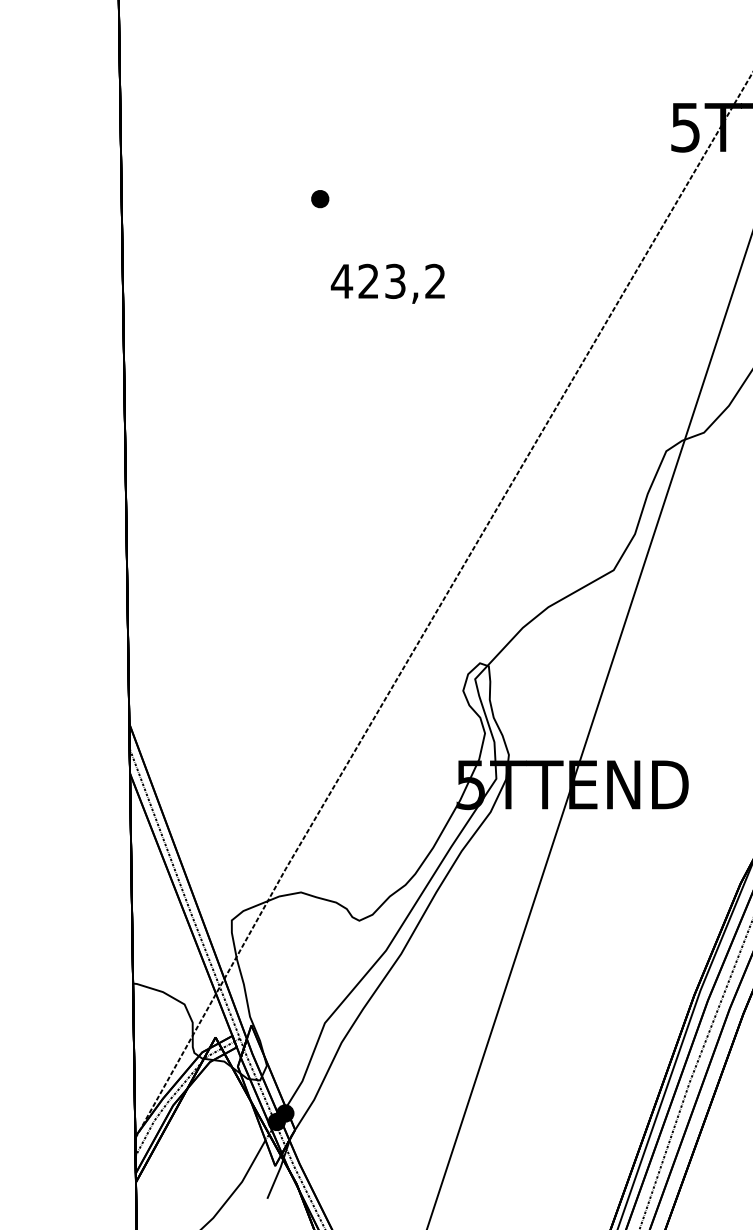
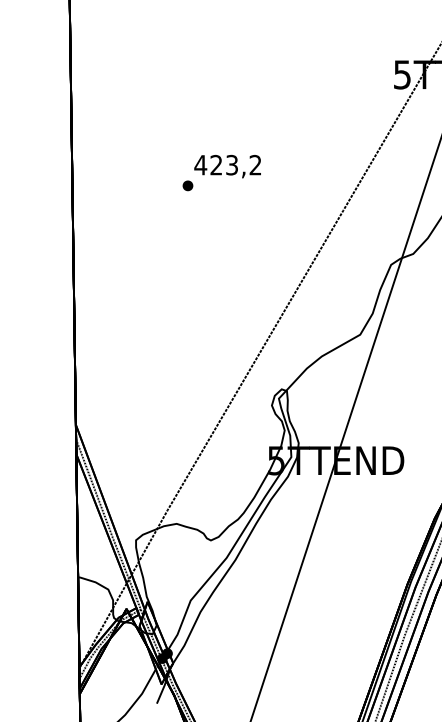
part: (319, 198) -> (187, 185), moved

